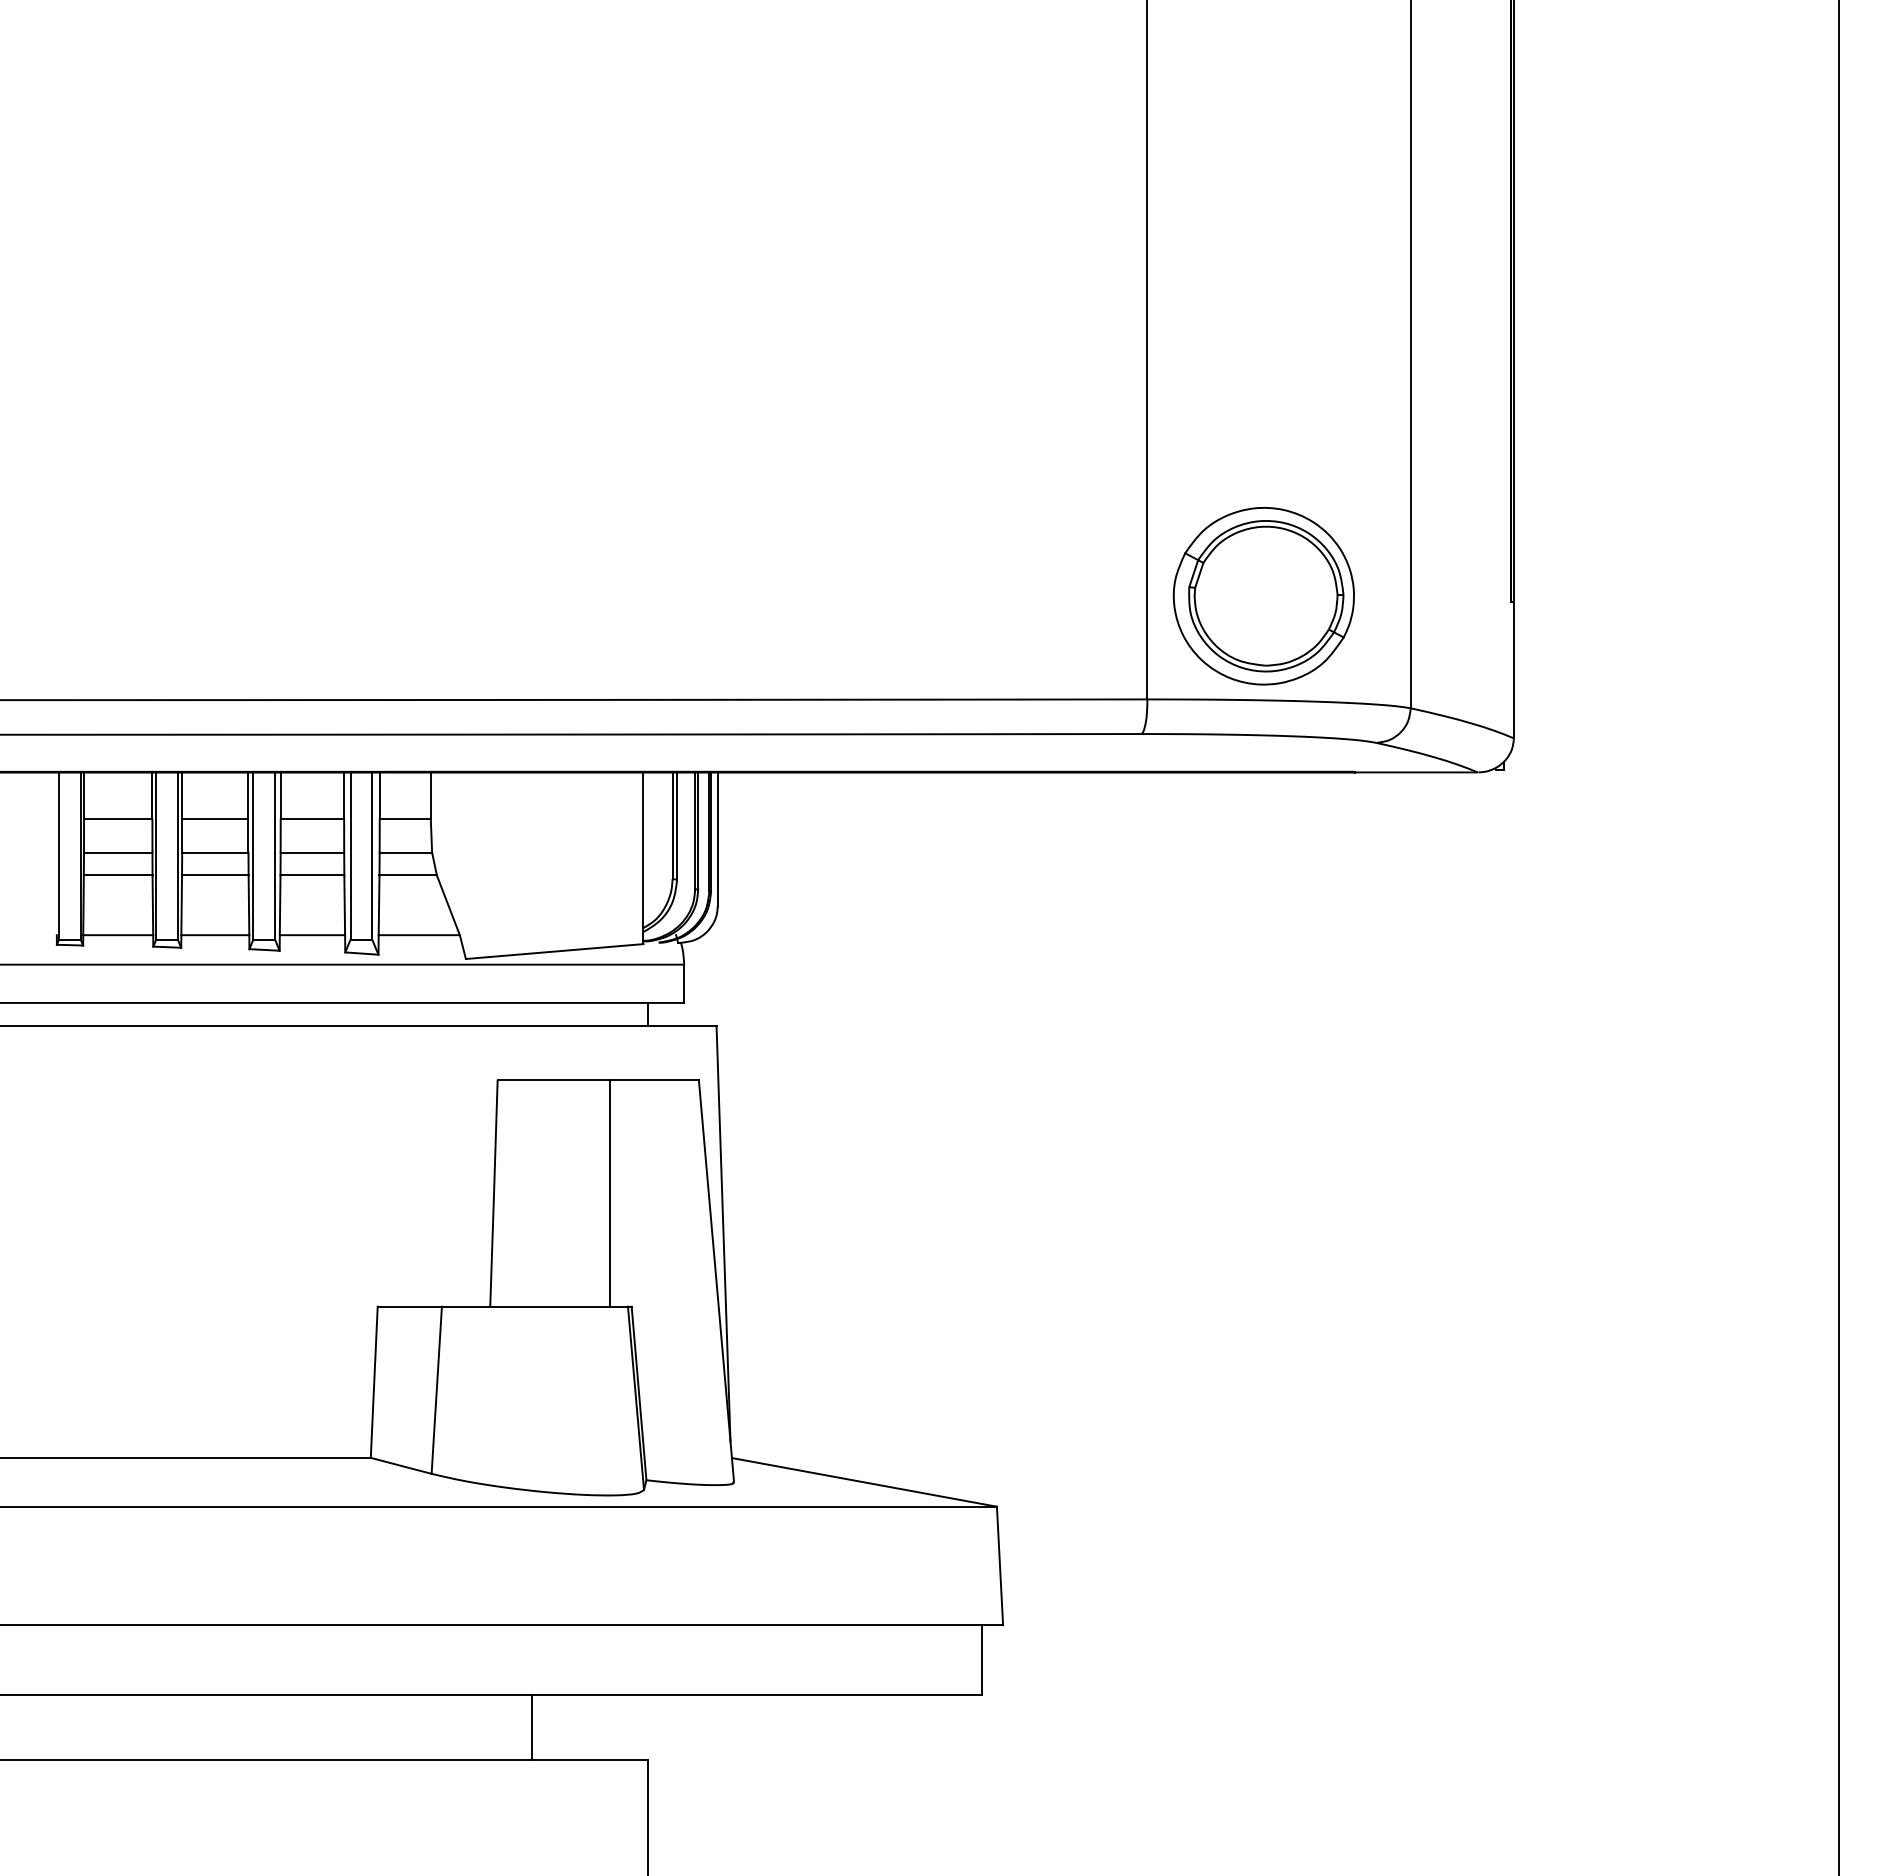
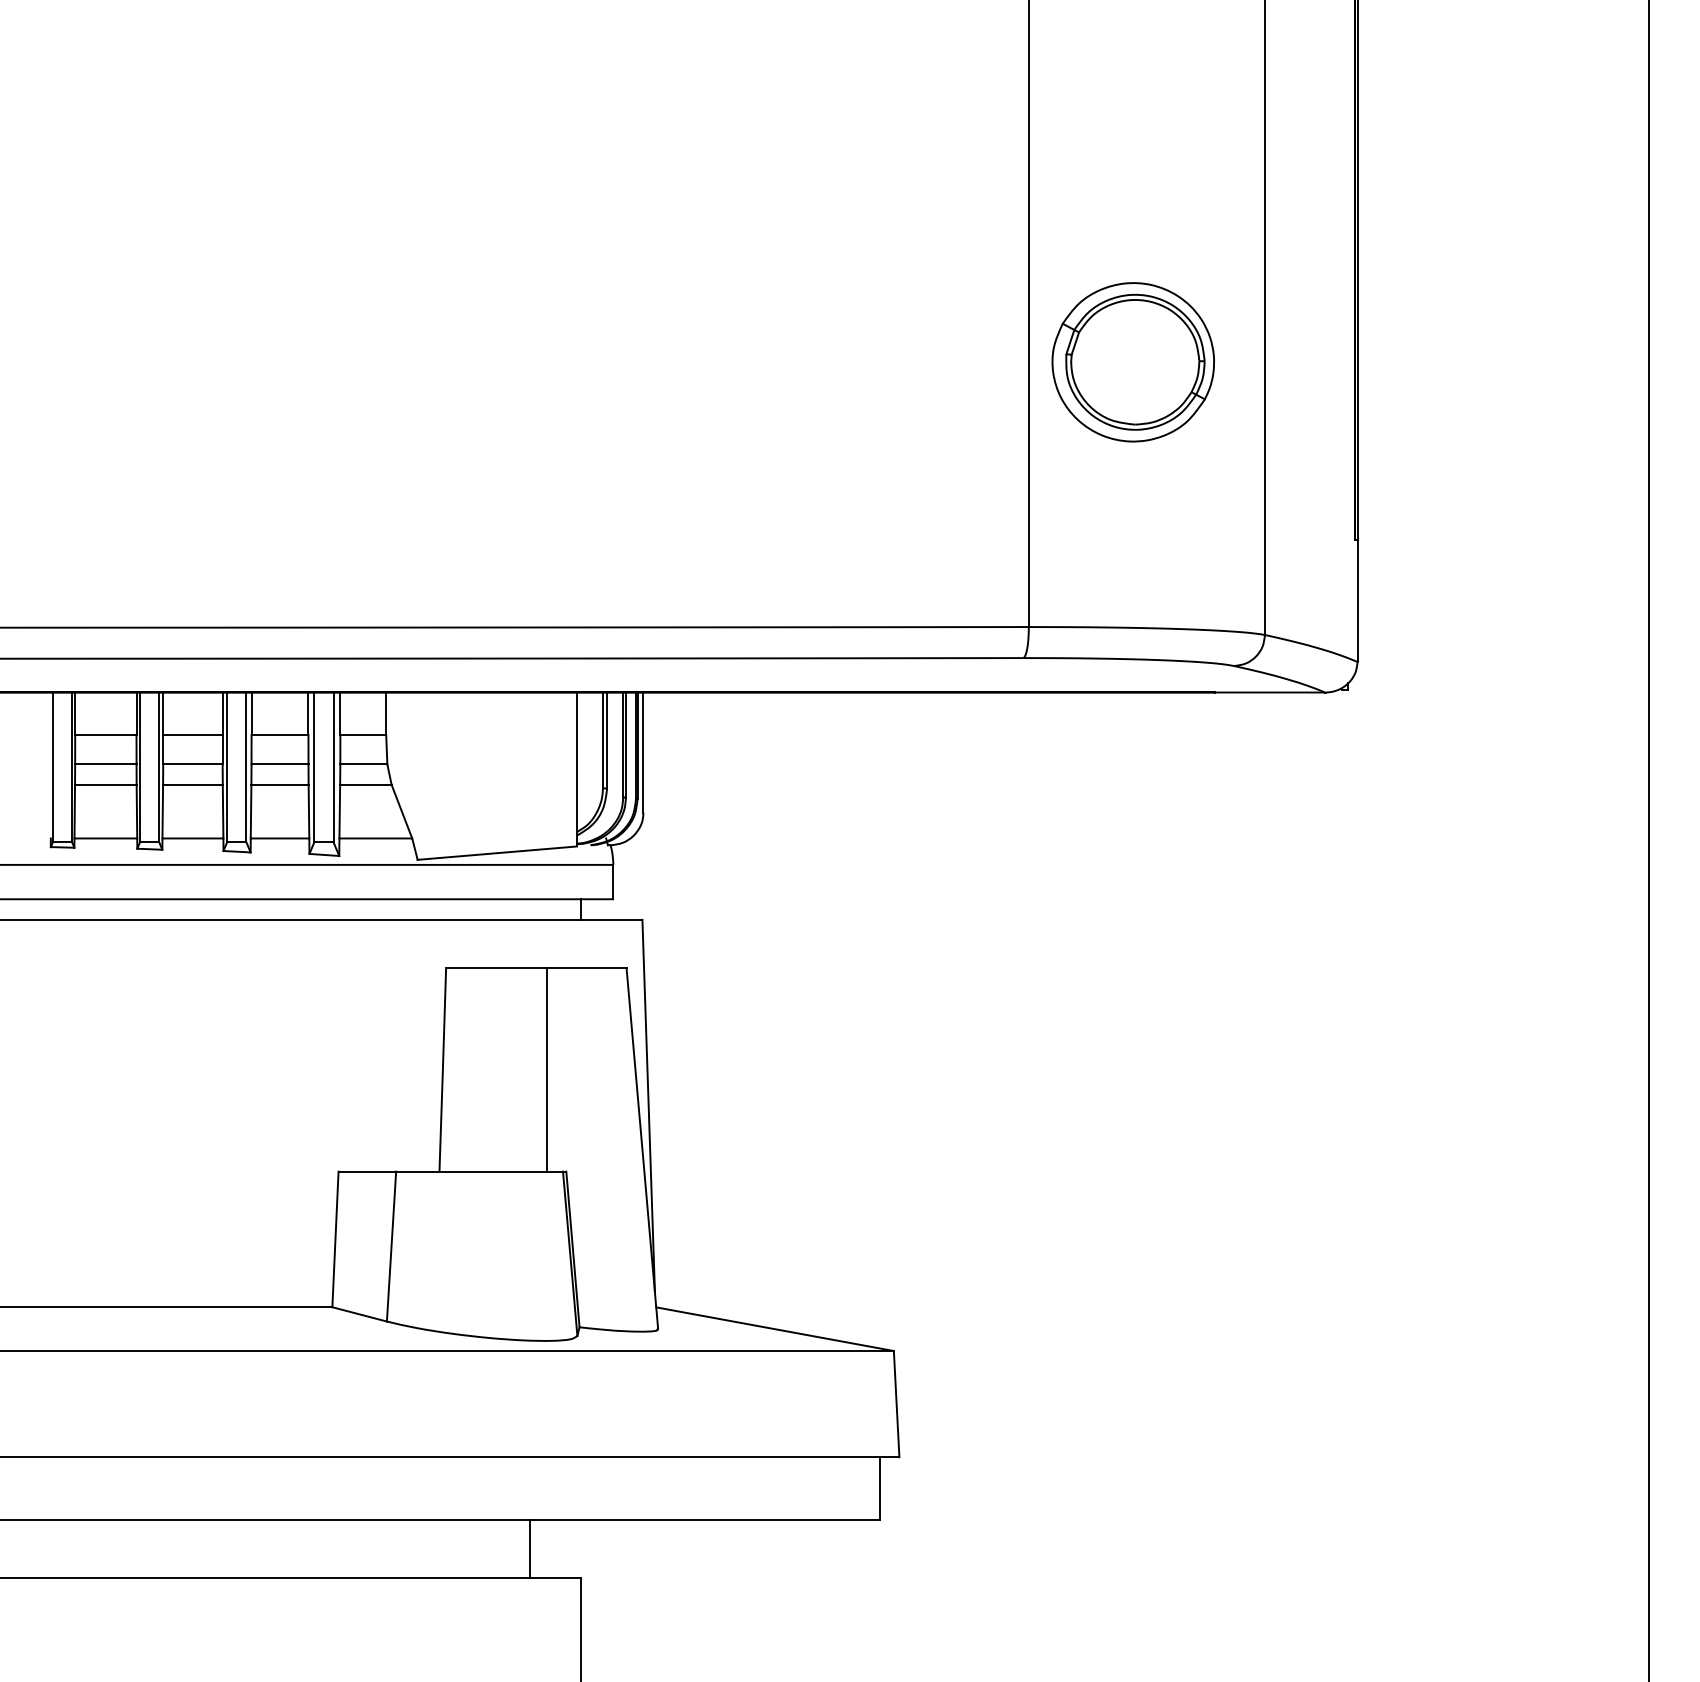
part: (1263, 596) -> (1132, 362), moved
line: (531, 1727) -> (529, 1549), moved

